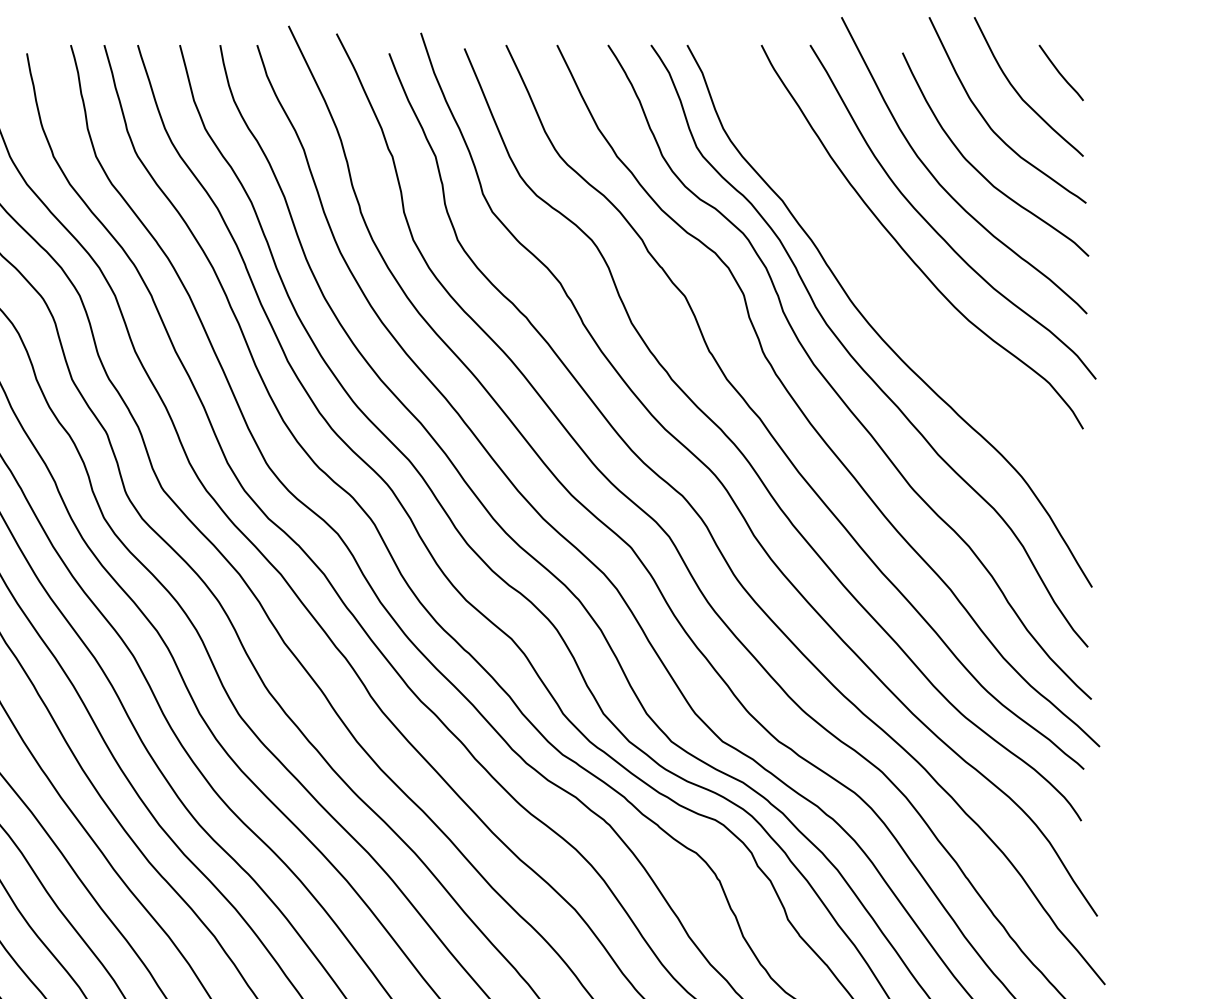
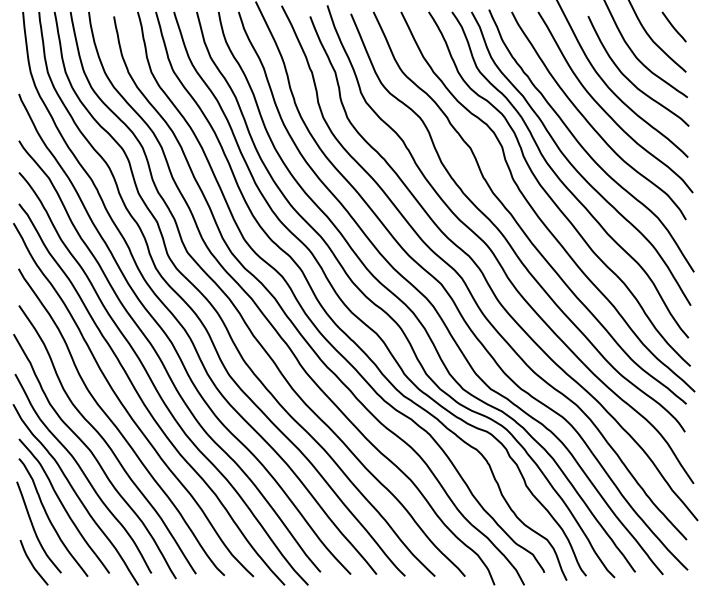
curve: (891, 291) -> (582, 145), added

